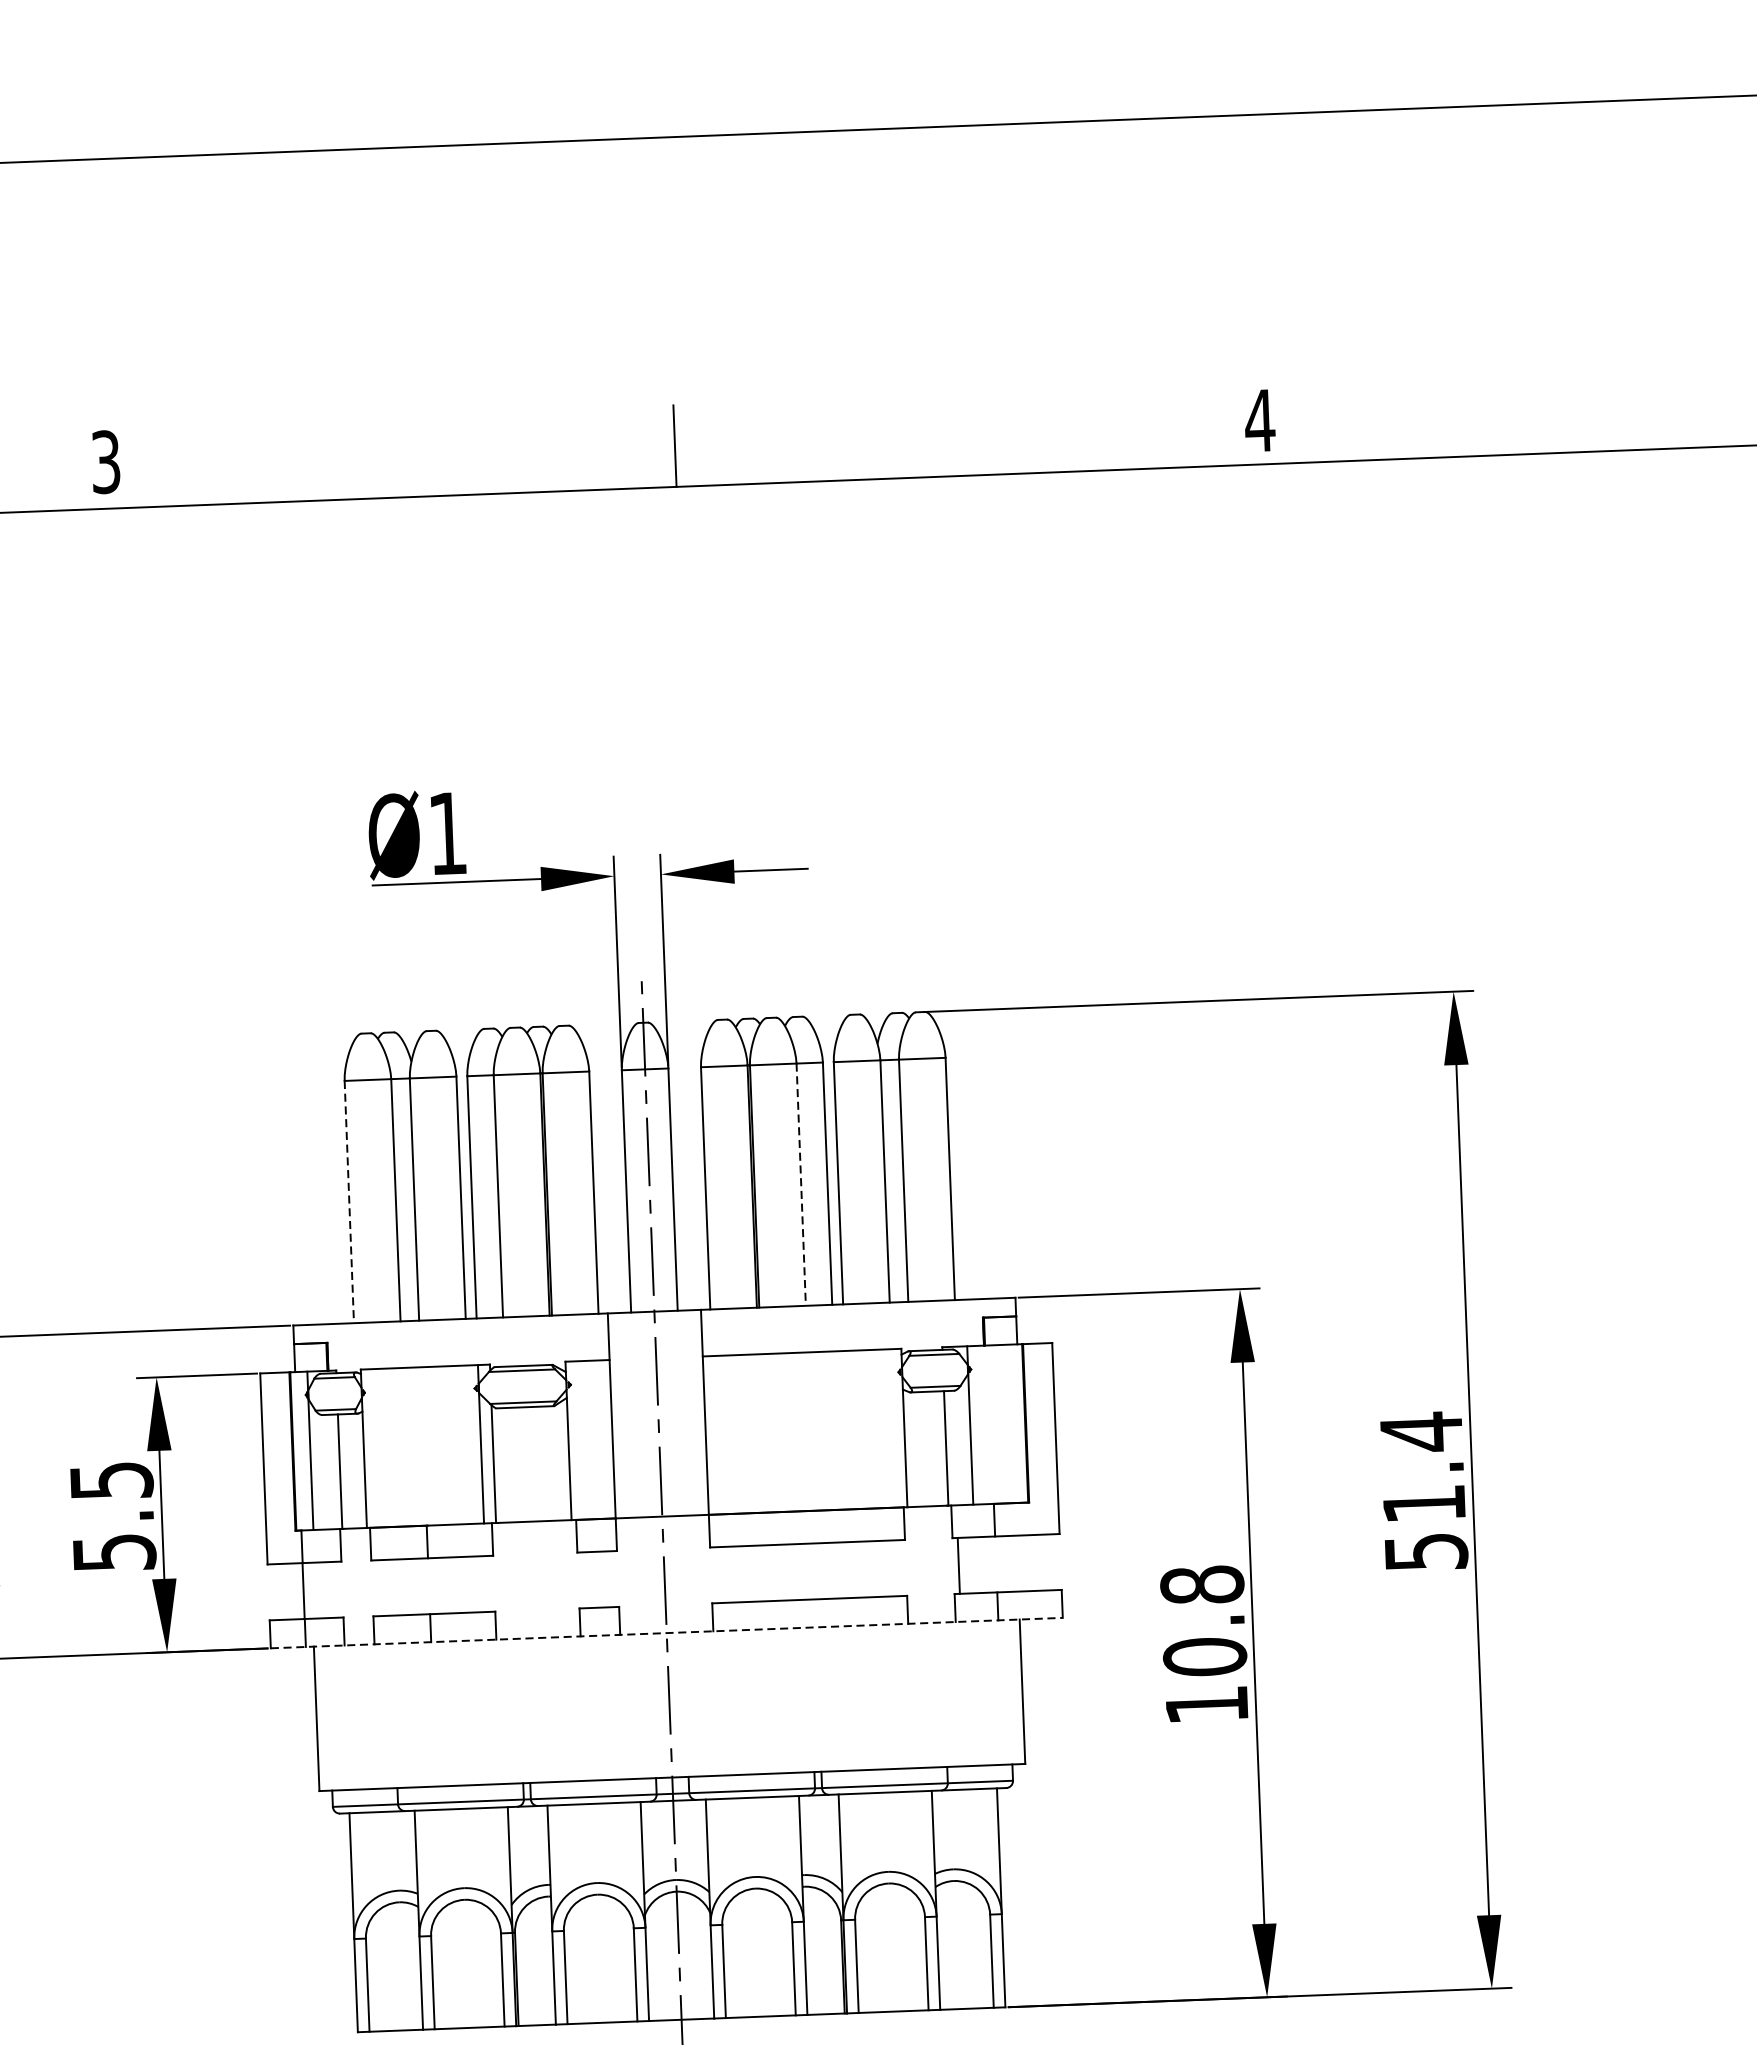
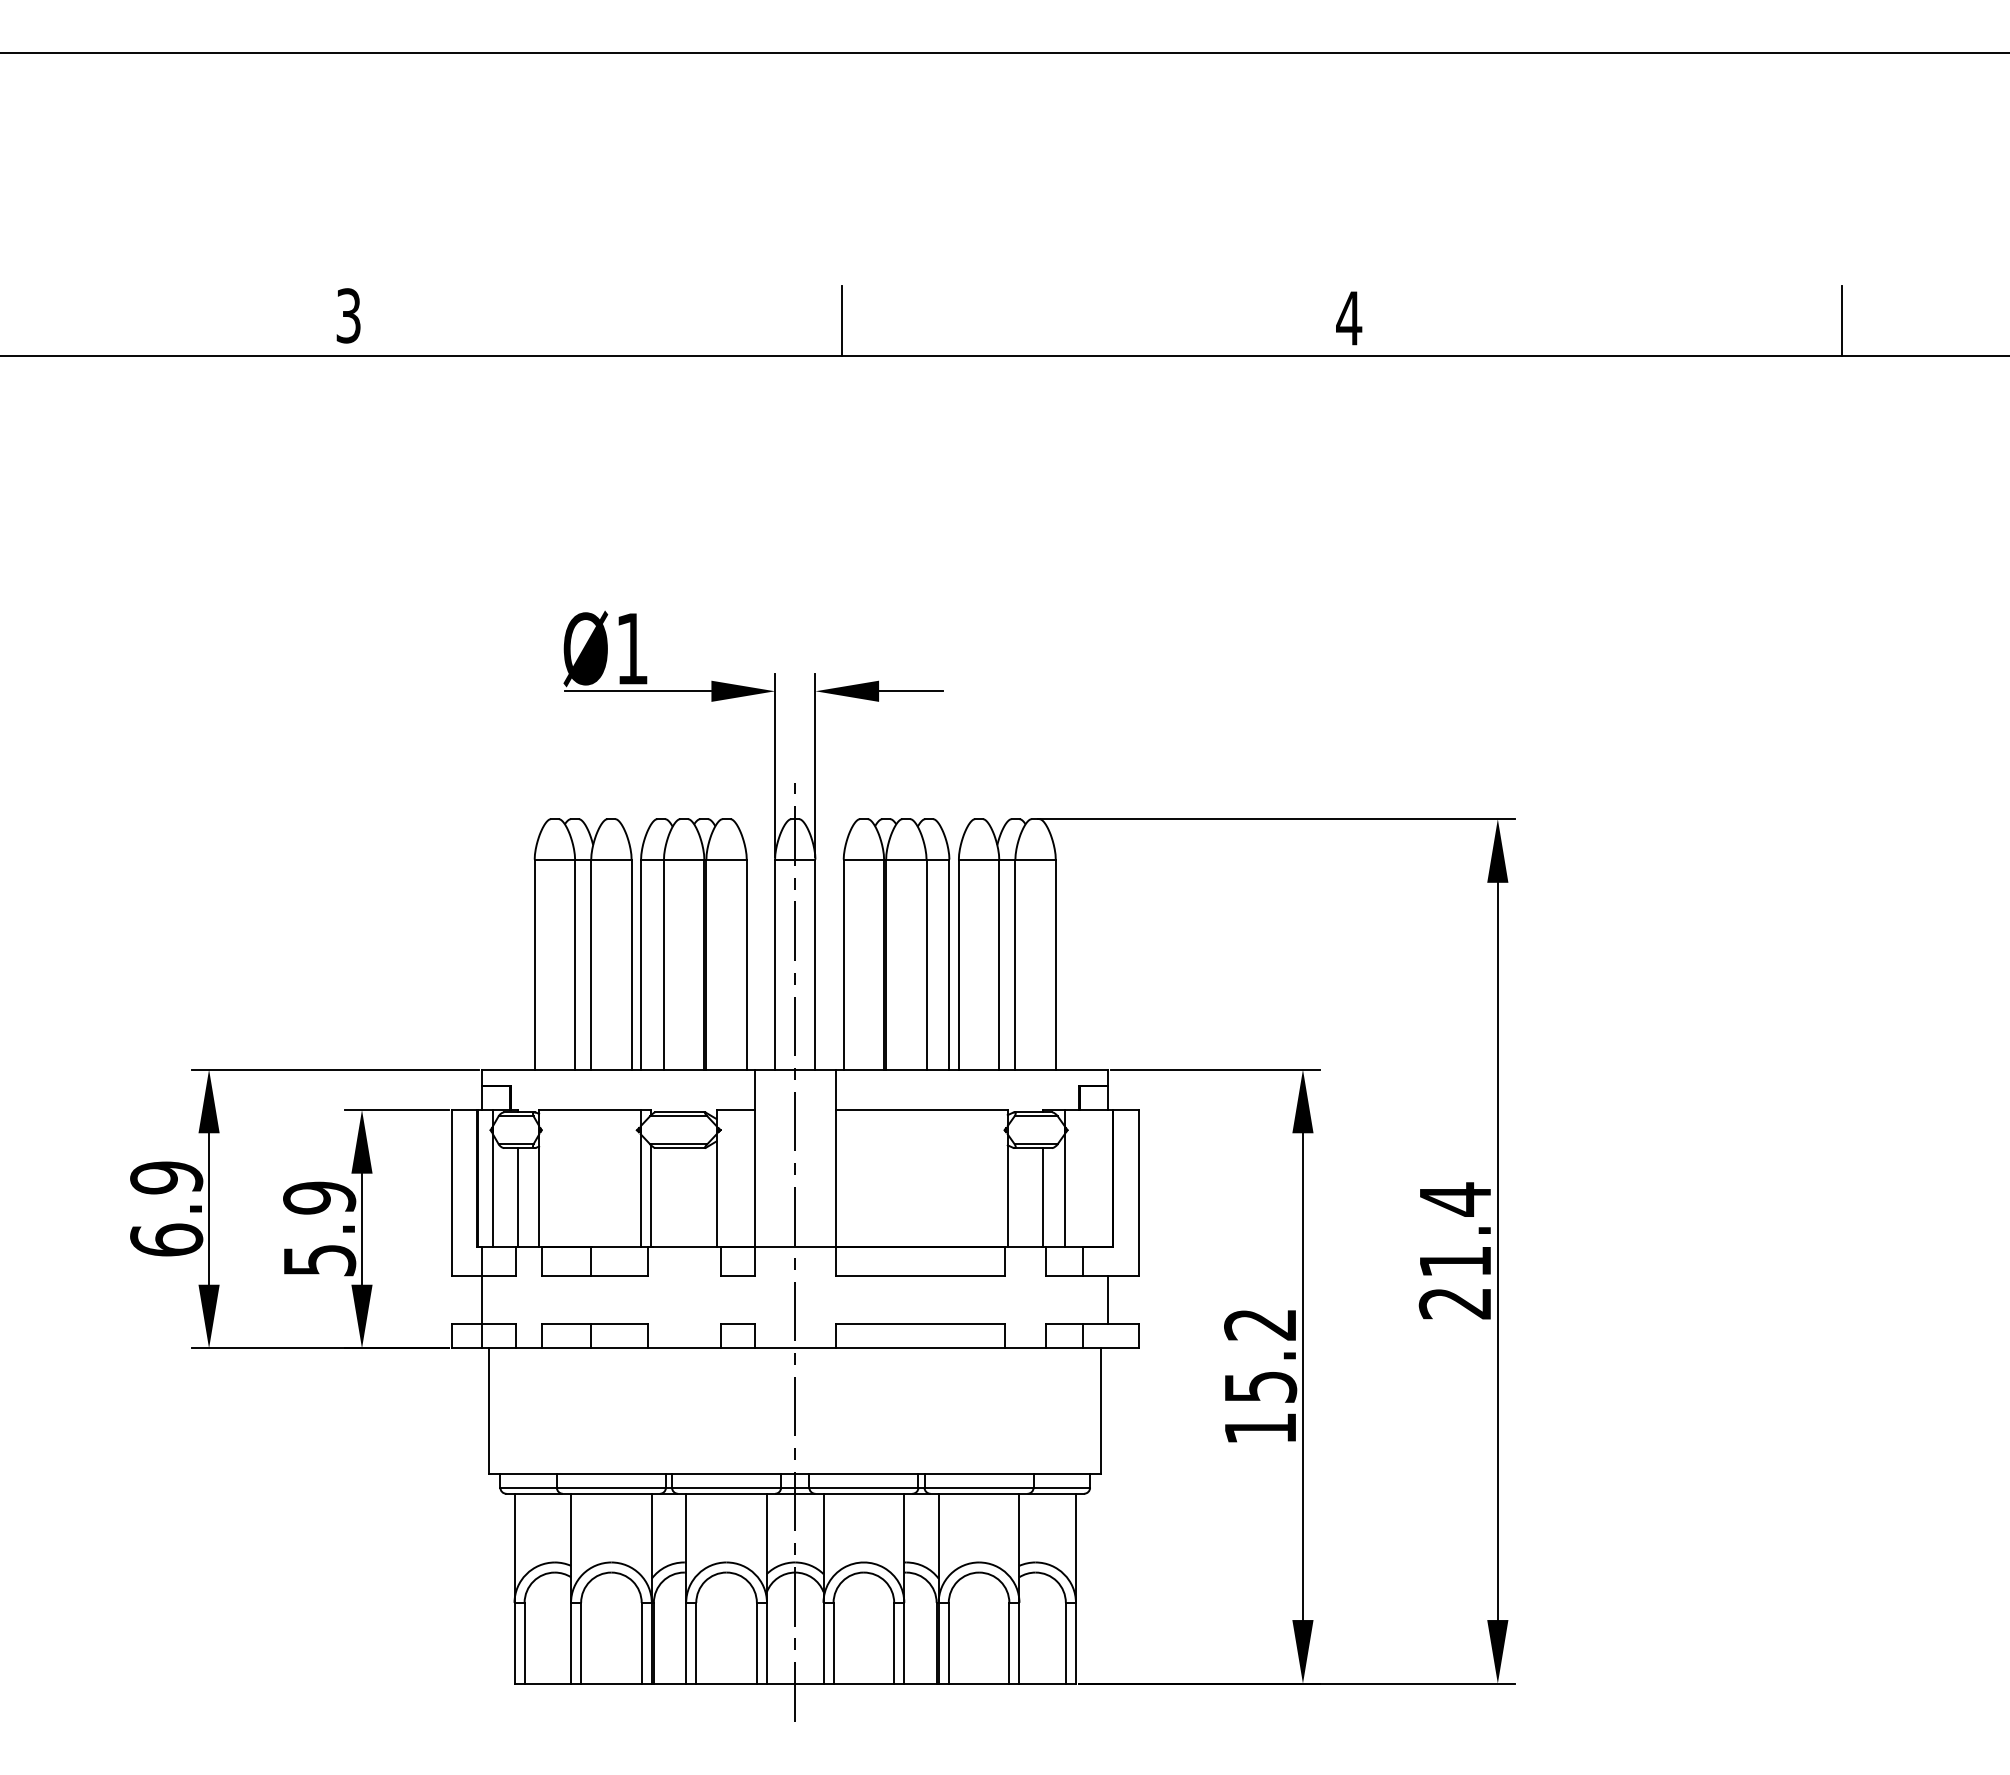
line: (801, 1185) -> (926, 965), dashed -> solid
line: (349, 1203) -> (534, 965), dashed -> solid
text: (111, 1480) -> (319, 1197), 5.5 -> 5.9
text: (1426, 1552) -> (1455, 1303), 51.4 -> 21.4
line: (958, 1565) -> (1108, 1299), moved
text: (1203, 1620) -> (1260, 1355), 10.8 -> 15.2
line: (667, 1633) -> (795, 1348), dashed -> solid

